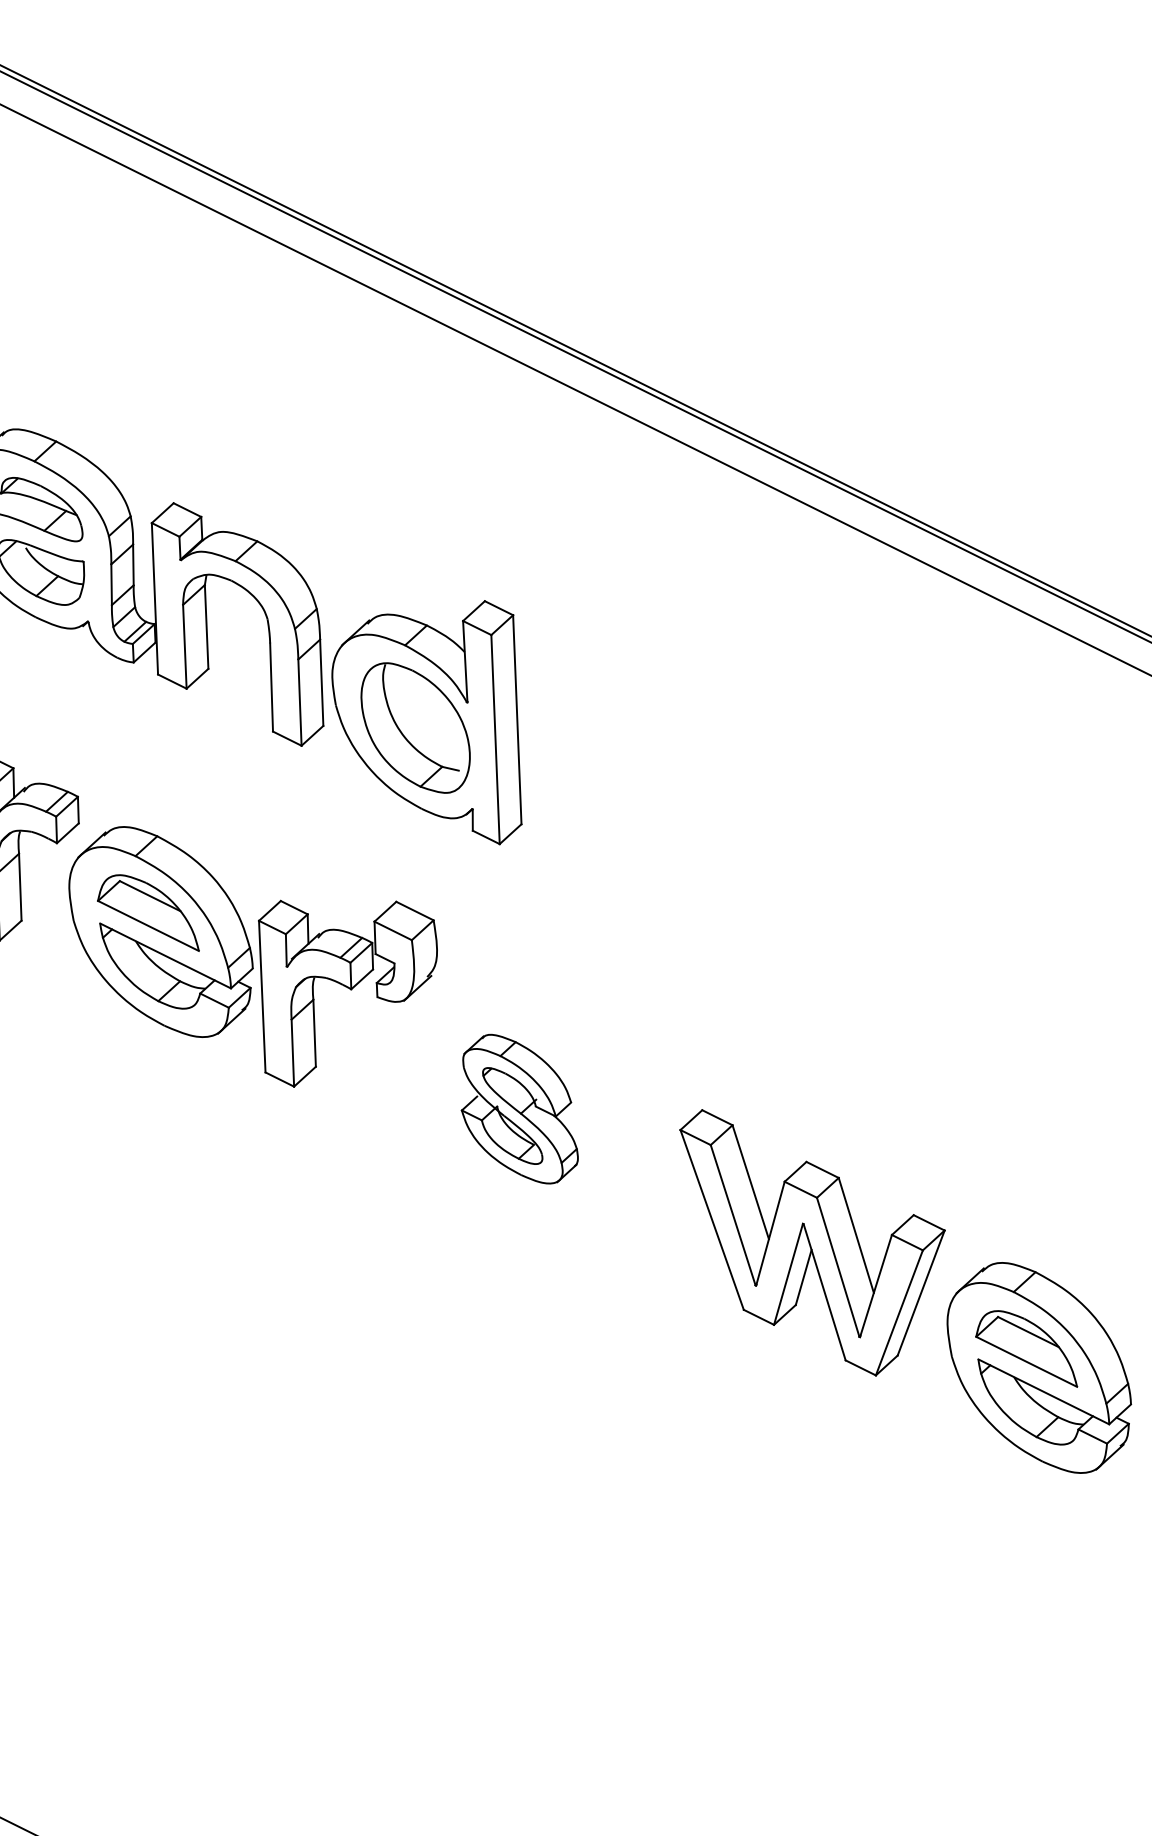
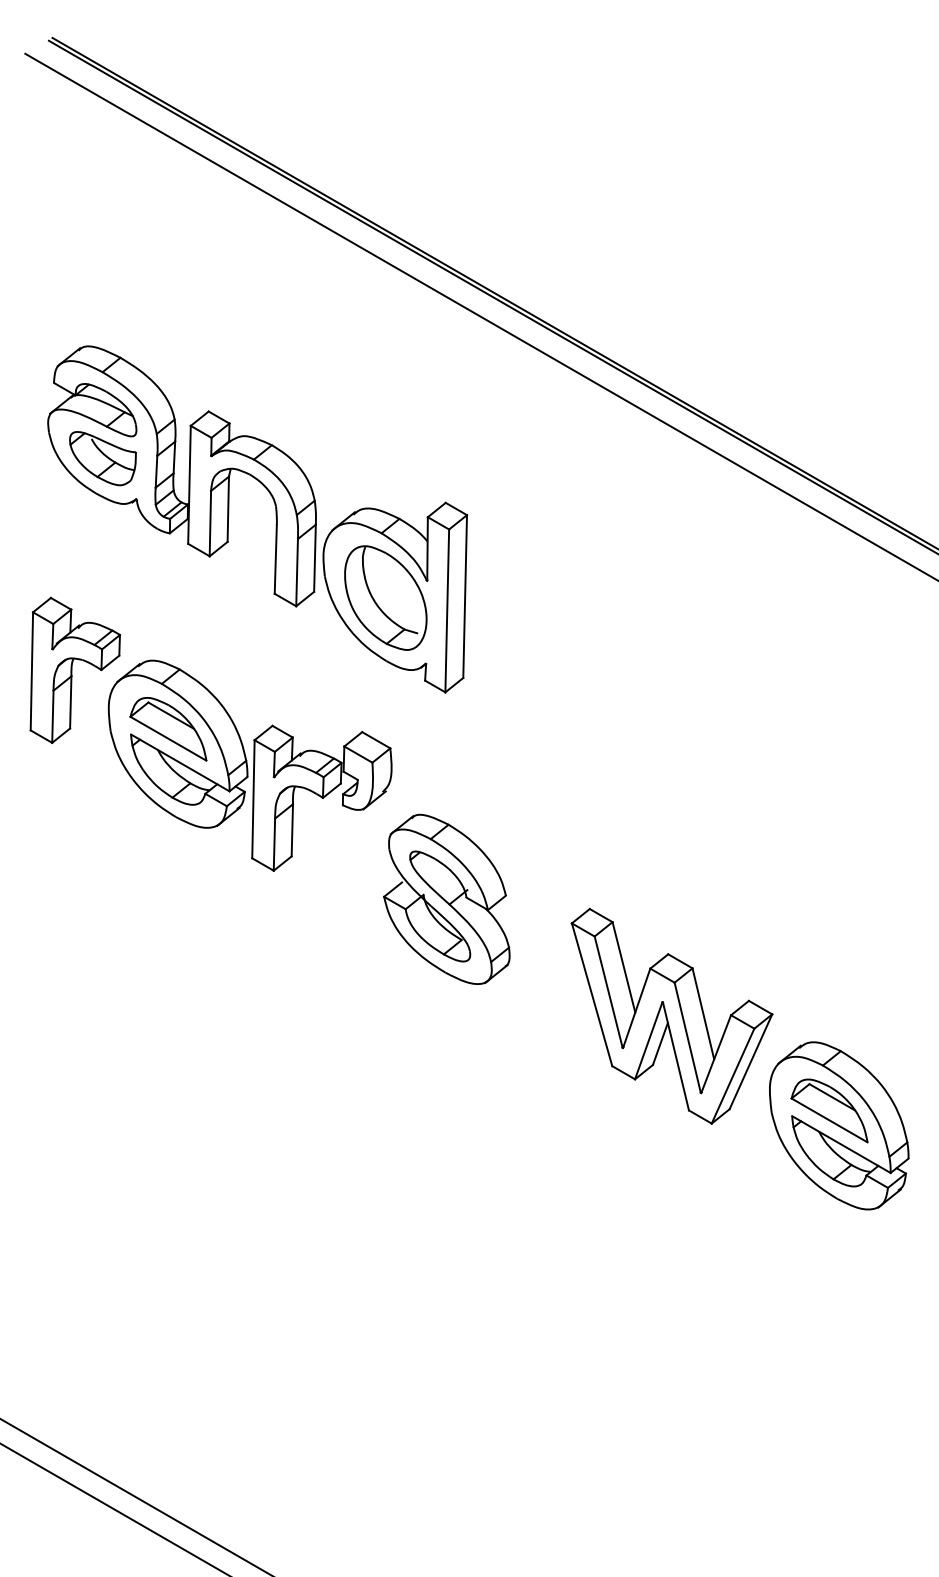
part: (517, 1108) -> (446, 898), size x1.43

